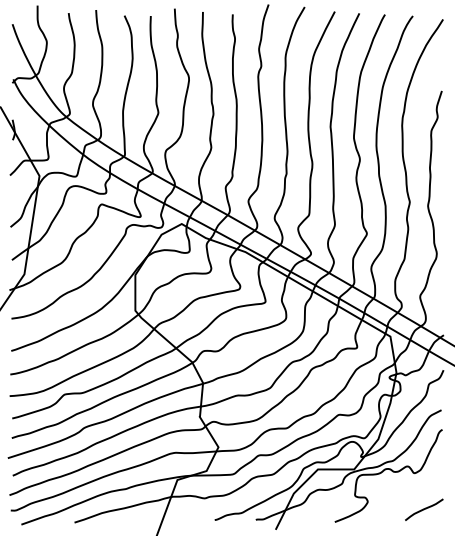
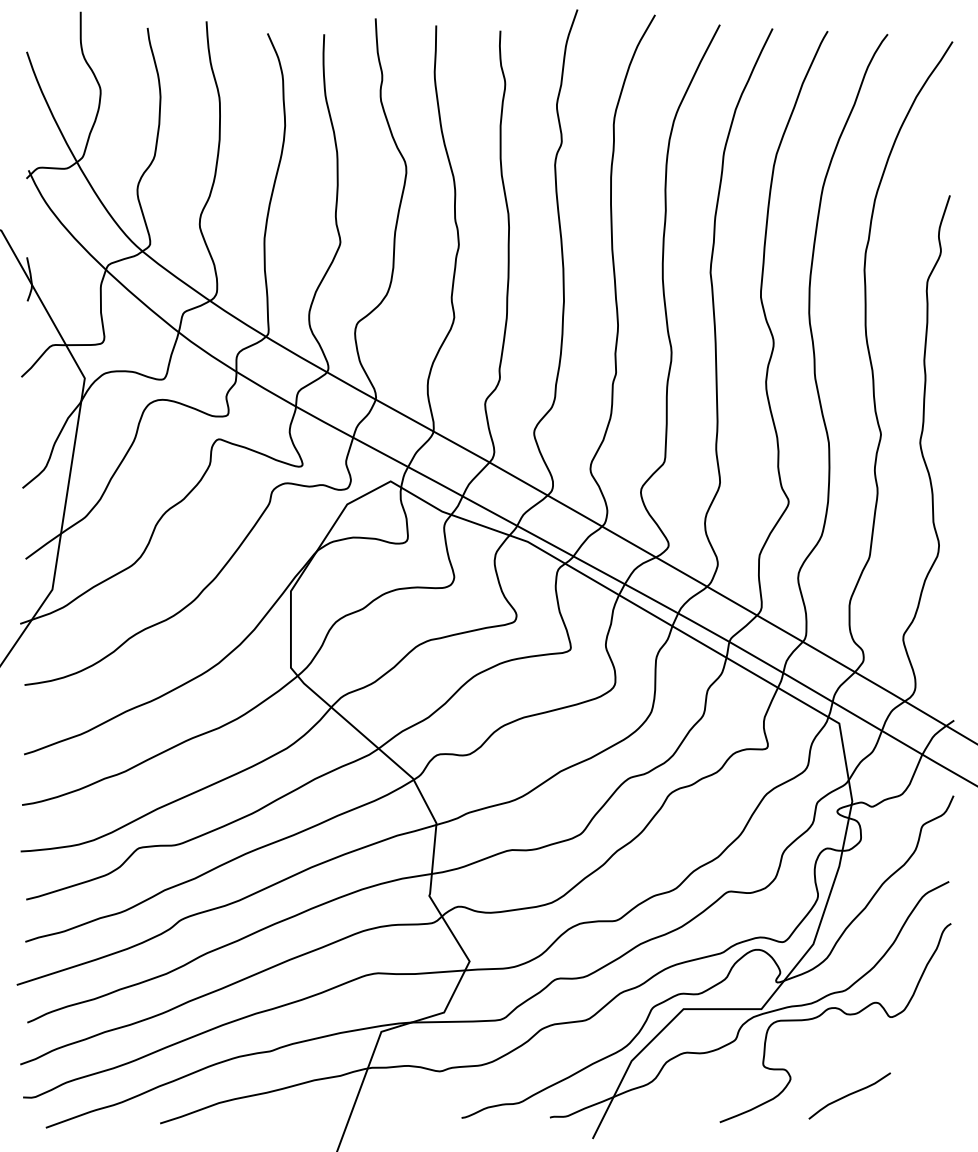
curve: (424, 509) -> (850, 1095), moved

